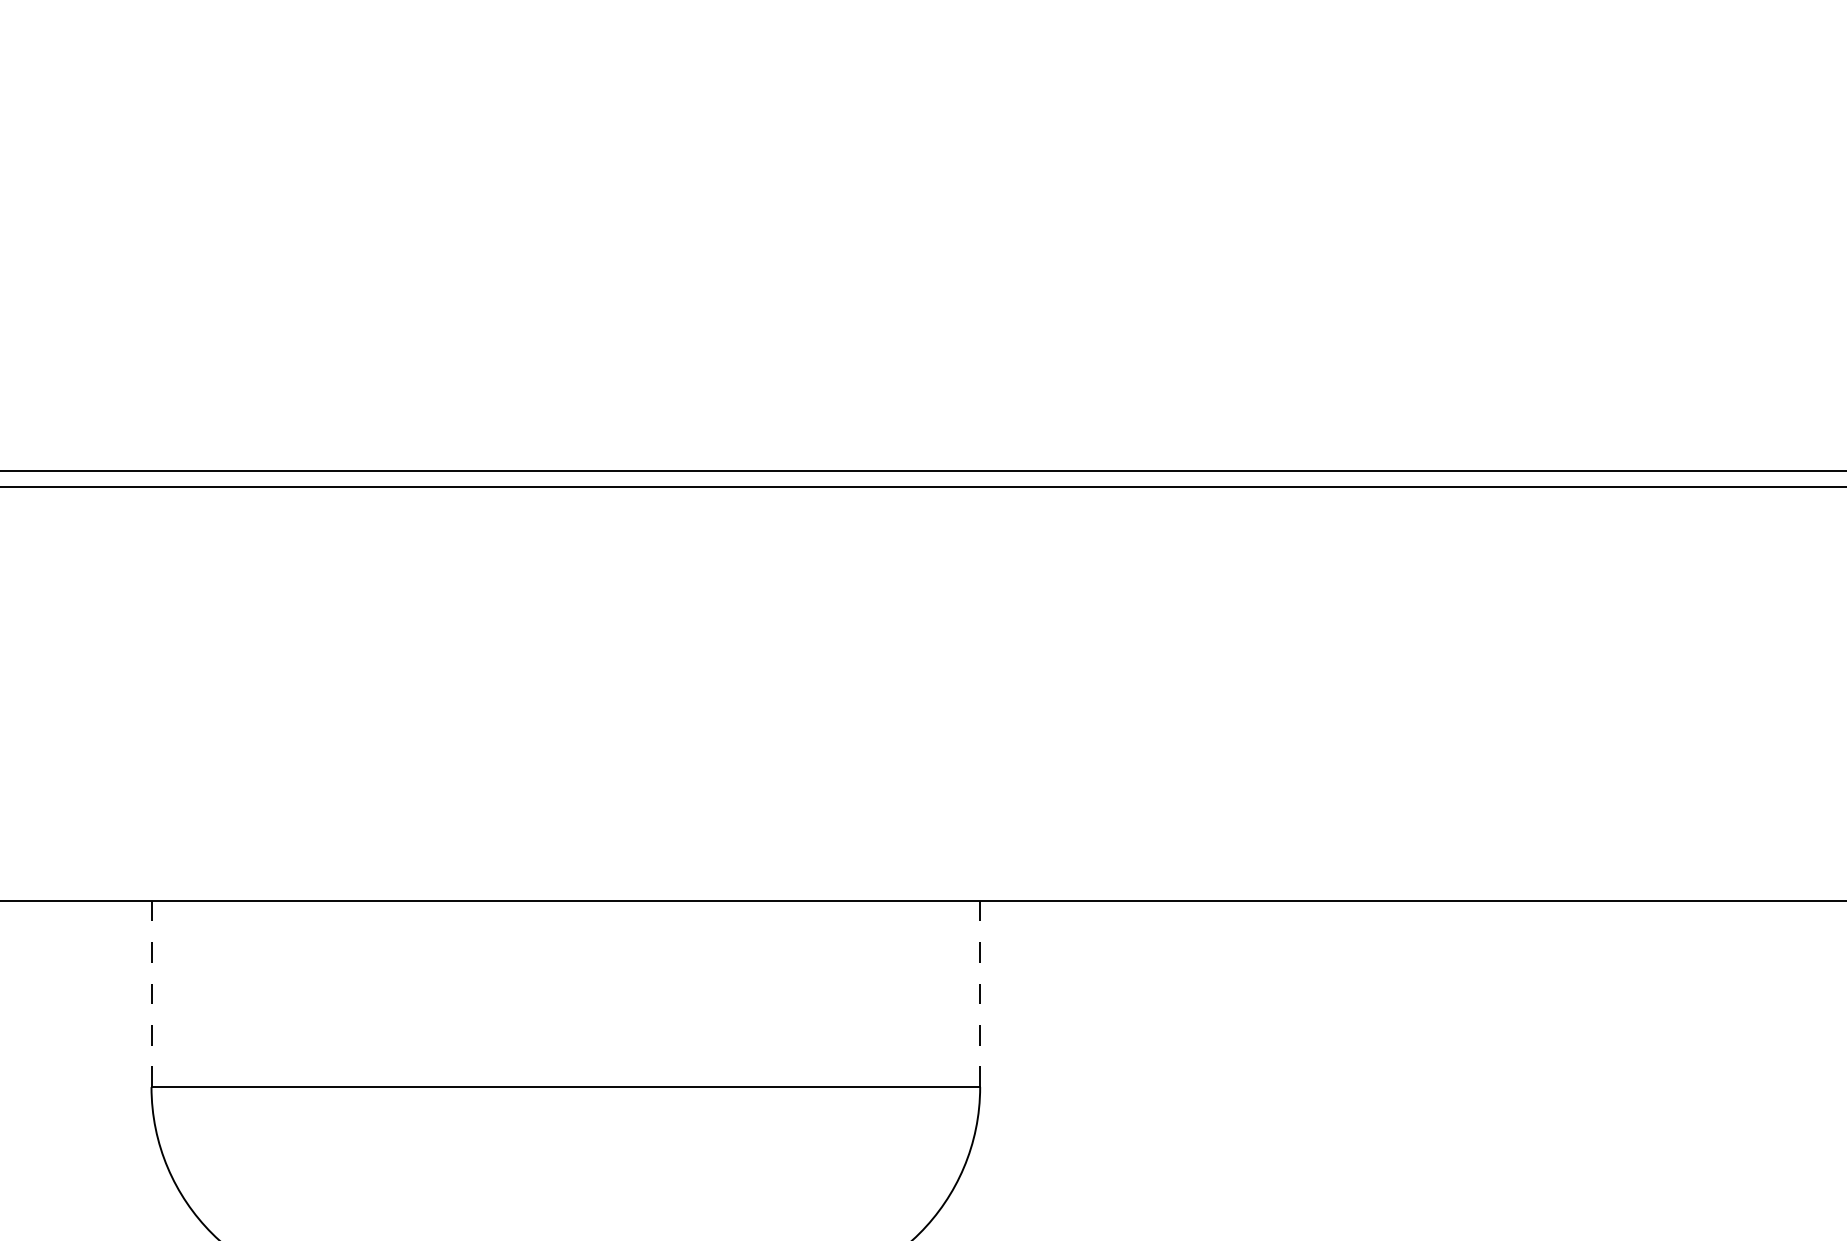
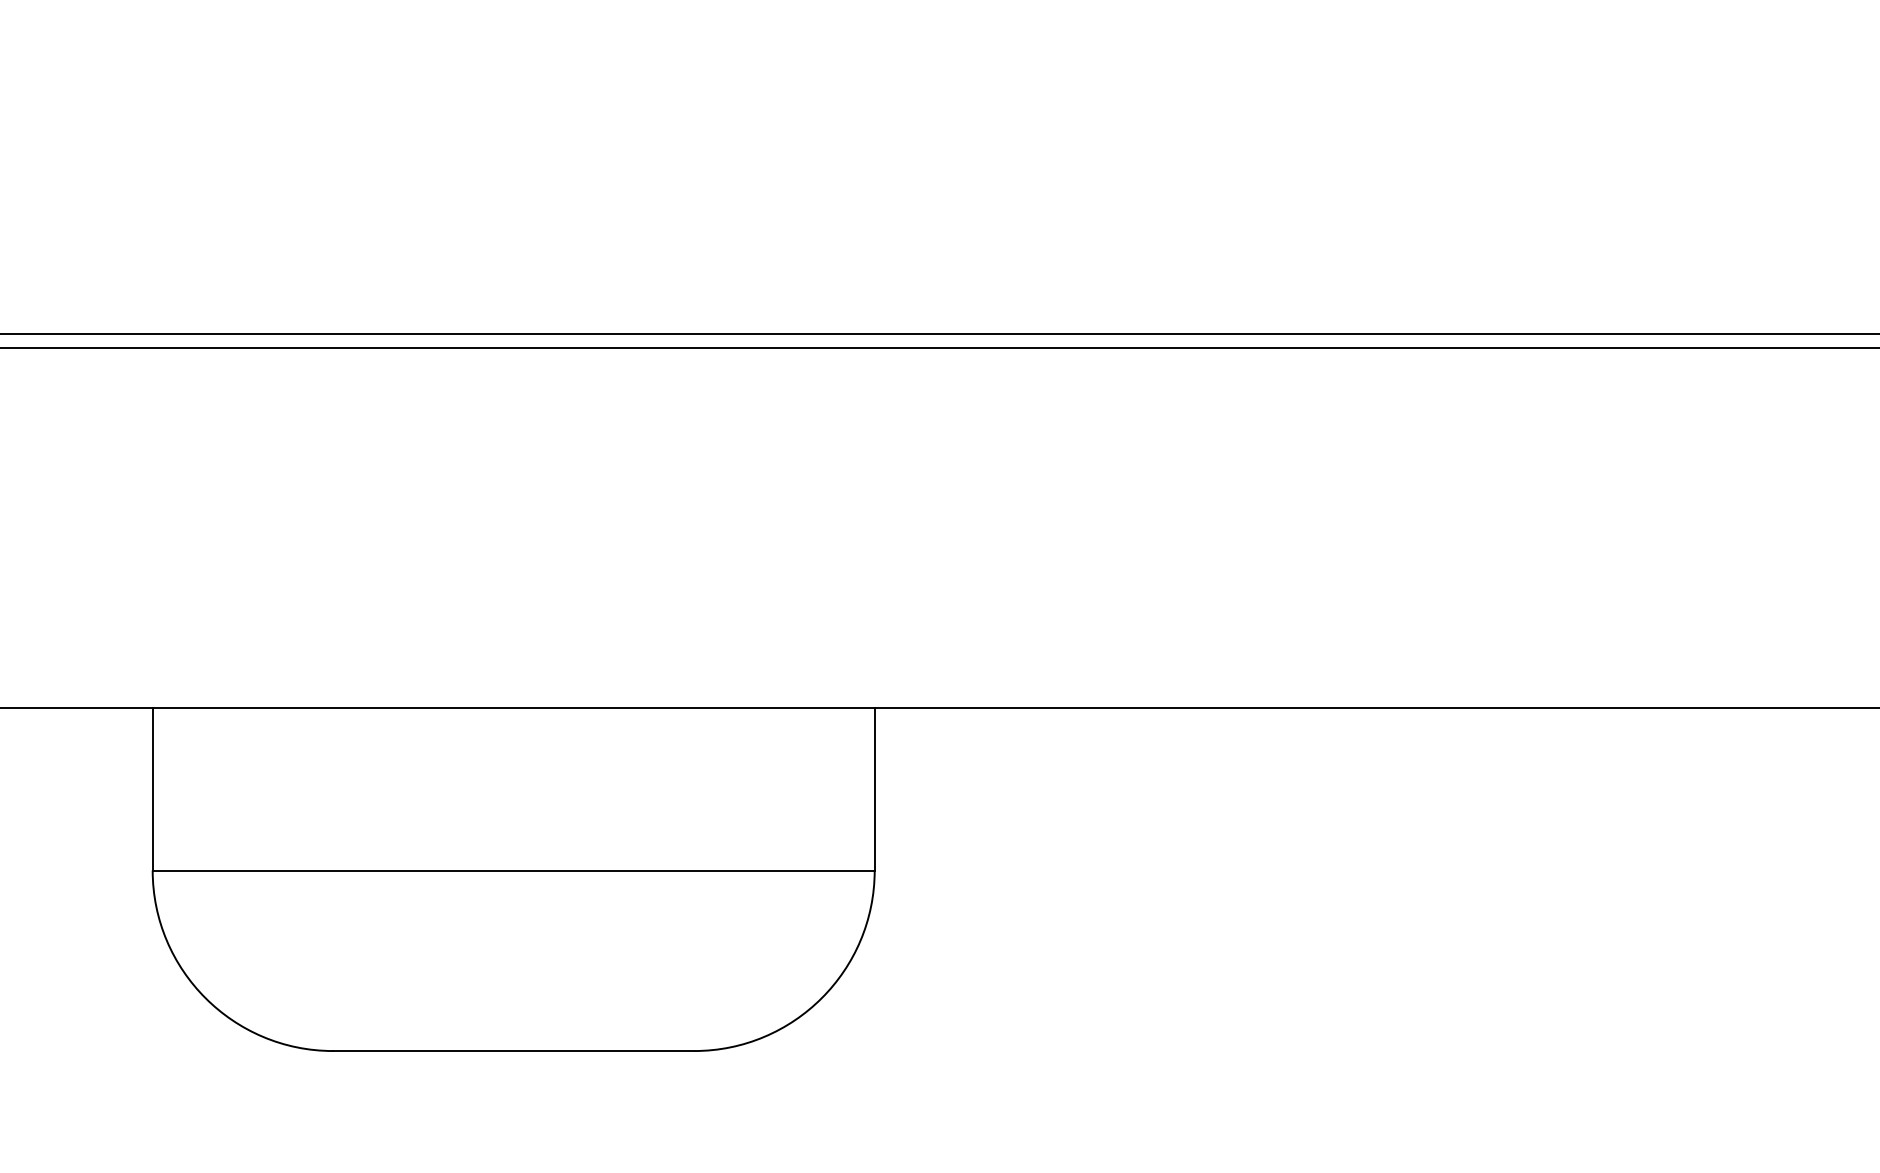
line: (979, 992) -> (874, 788), dashed -> solid
line: (151, 994) -> (152, 789), dashed -> solid

